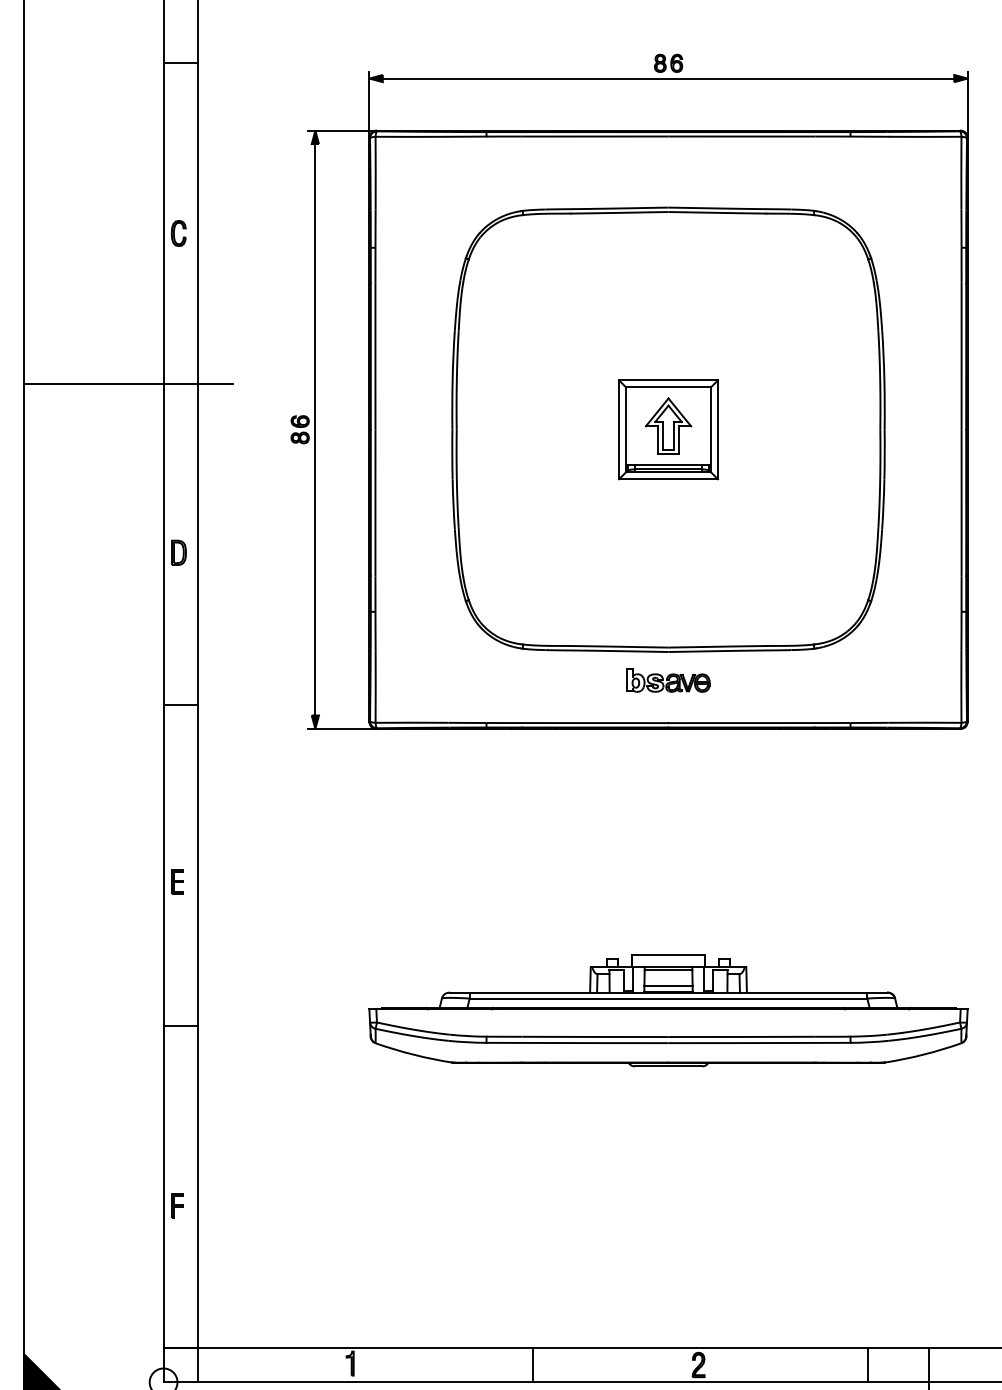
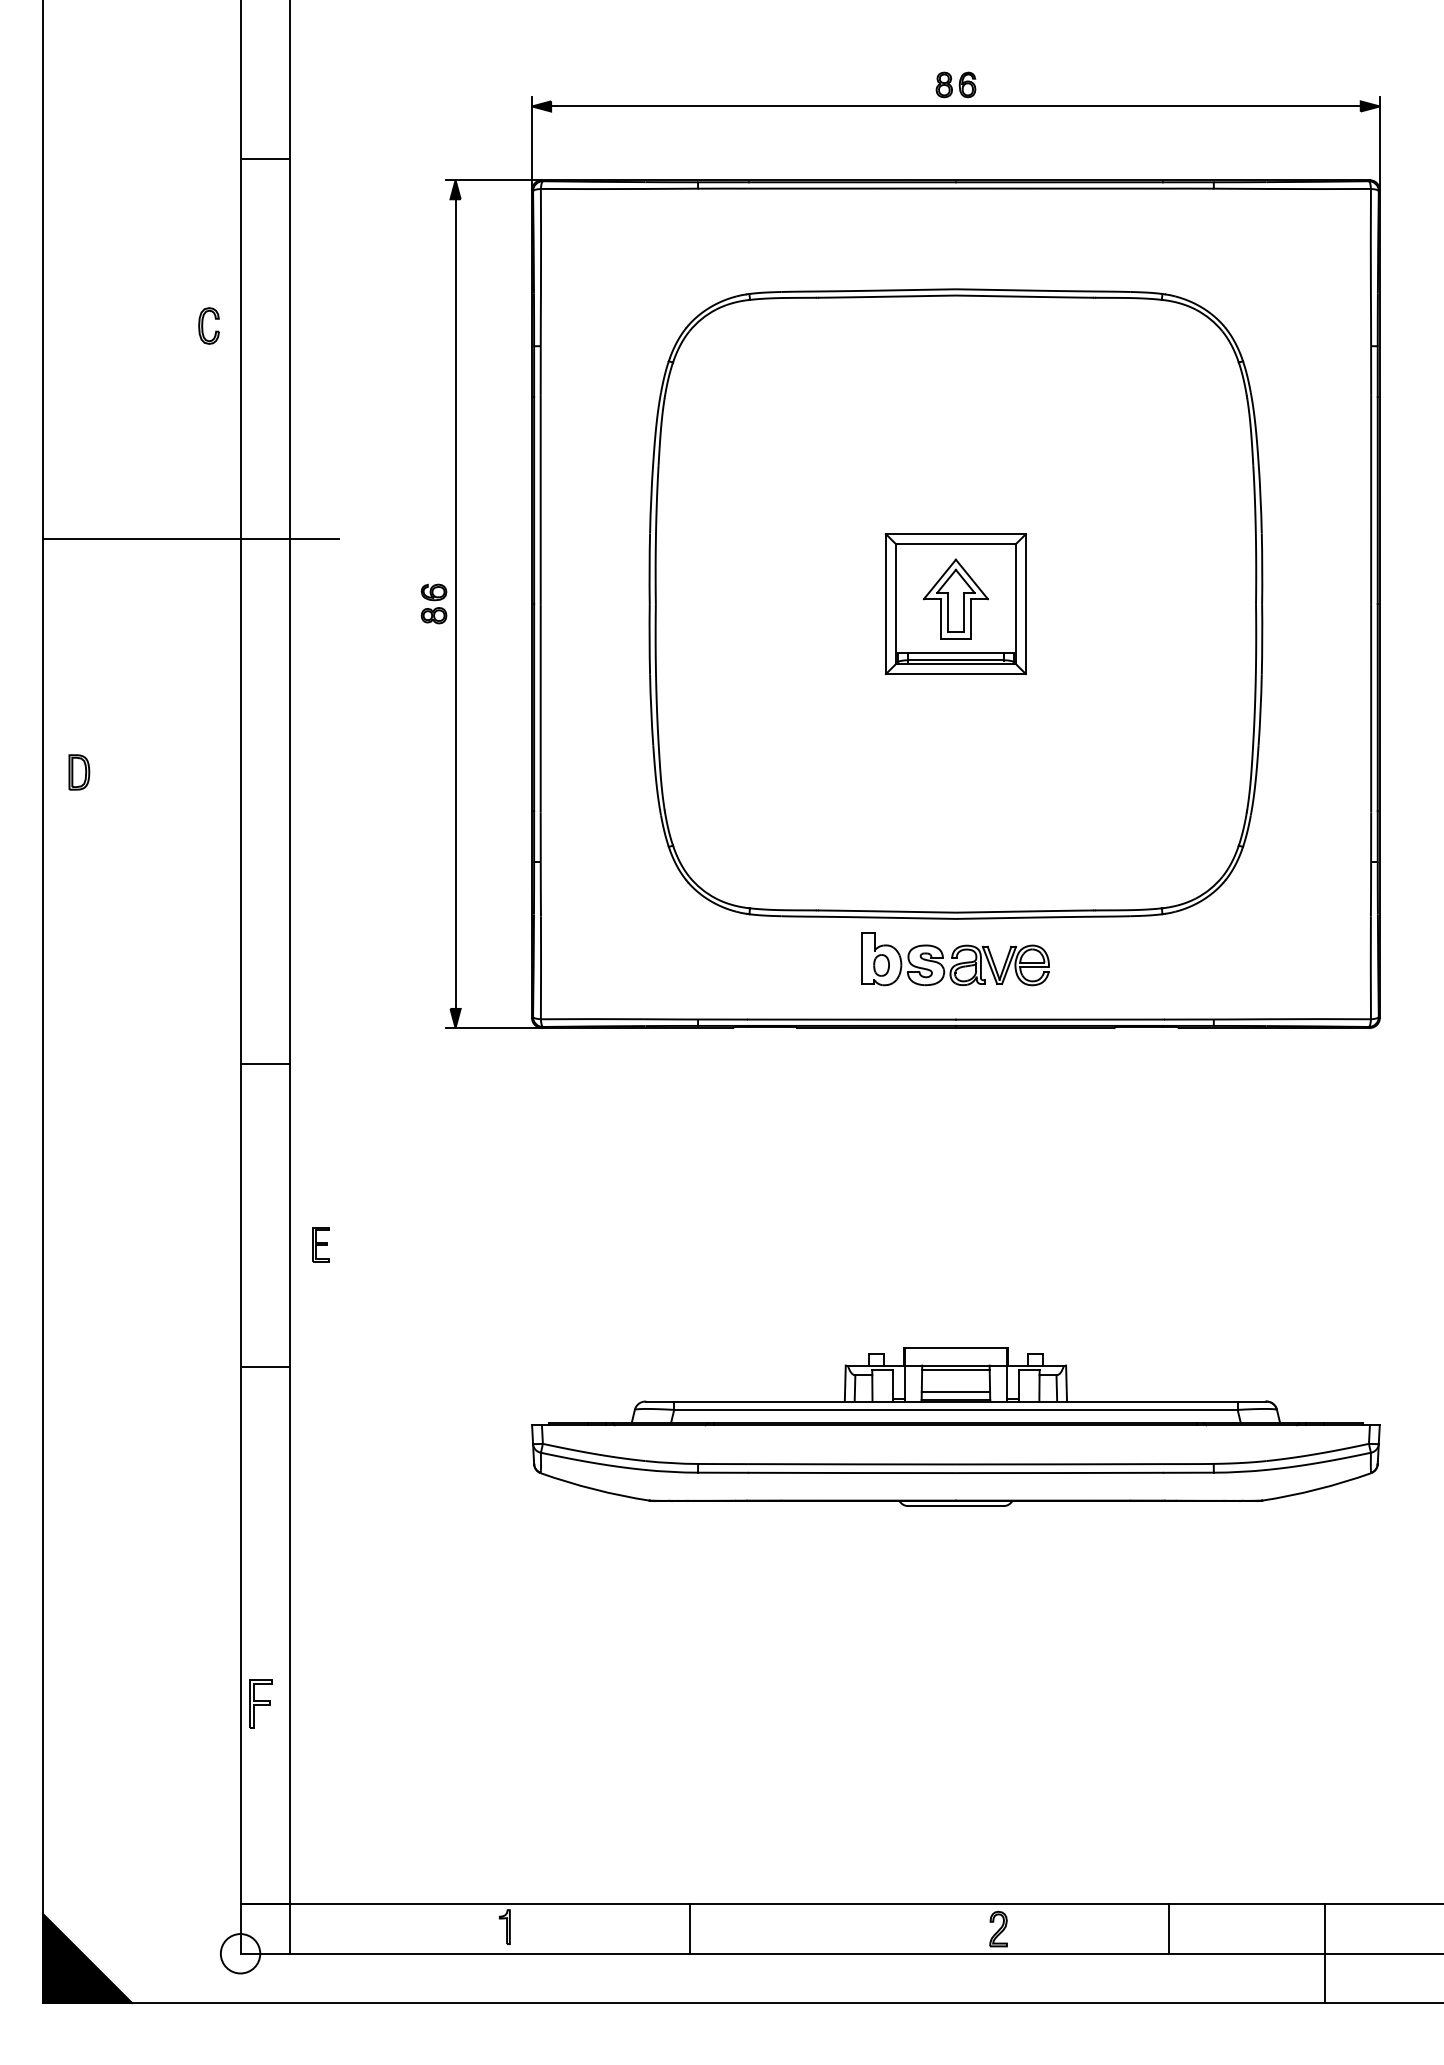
line: (180, 63) -> (264, 159), moved
part: (178, 233) -> (208, 325), moved
part: (179, 552) -> (79, 772), moved
part: (668, 679) -> (956, 958), size x1.6
line: (180, 705) -> (264, 1064), moved
part: (177, 881) -> (320, 1244), moved
line: (180, 1026) -> (264, 1367), moved
part: (177, 1205) -> (260, 1703), size x1.4
line: (533, 1364) -> (690, 1928), moved
line: (867, 1364) -> (1168, 1928), moved

